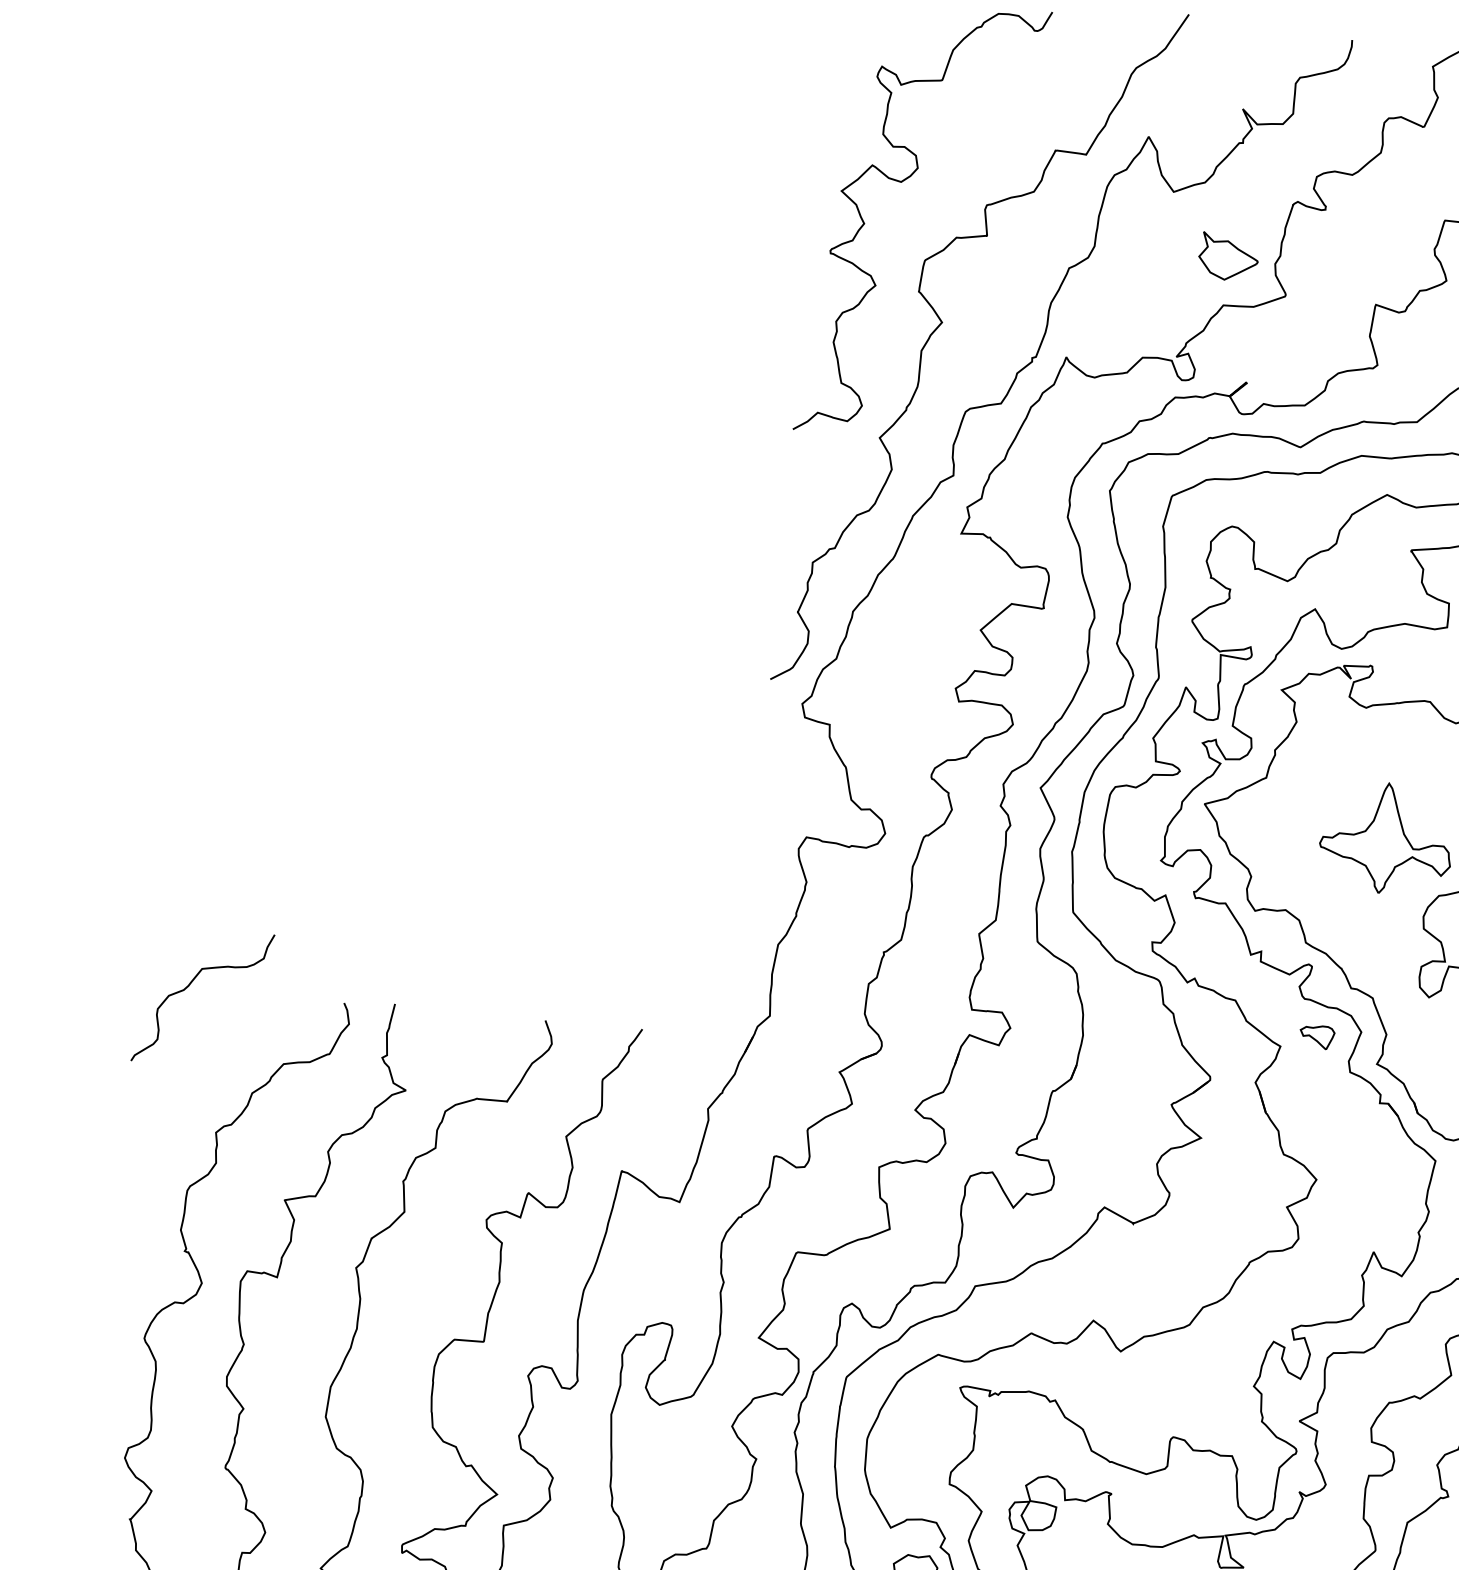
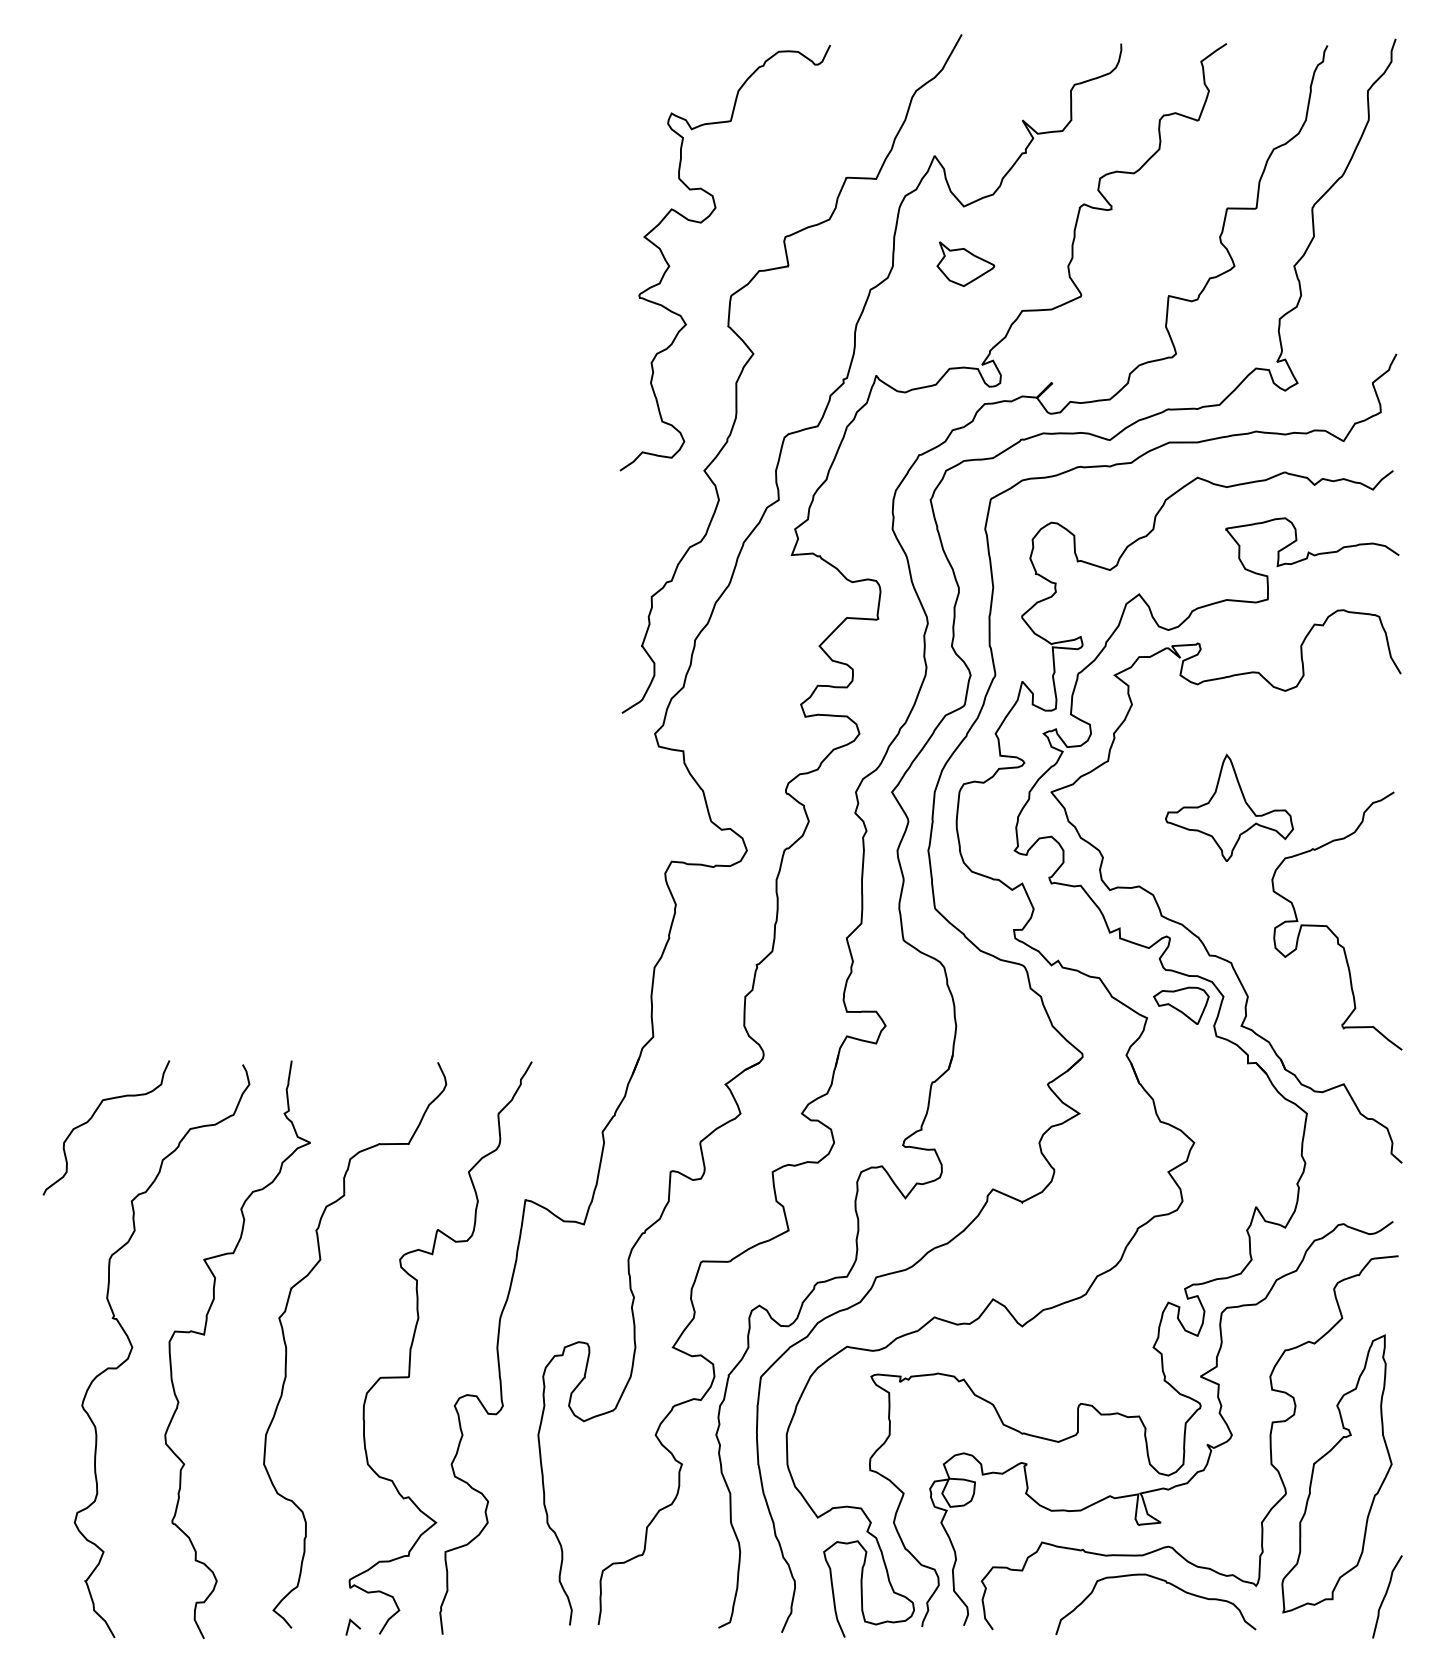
part: (1228, 256) -> (965, 263), moved
curve: (189, 986) -> (92, 1118), moved
part: (1317, 1036) -> (1181, 1005), size x1.67

